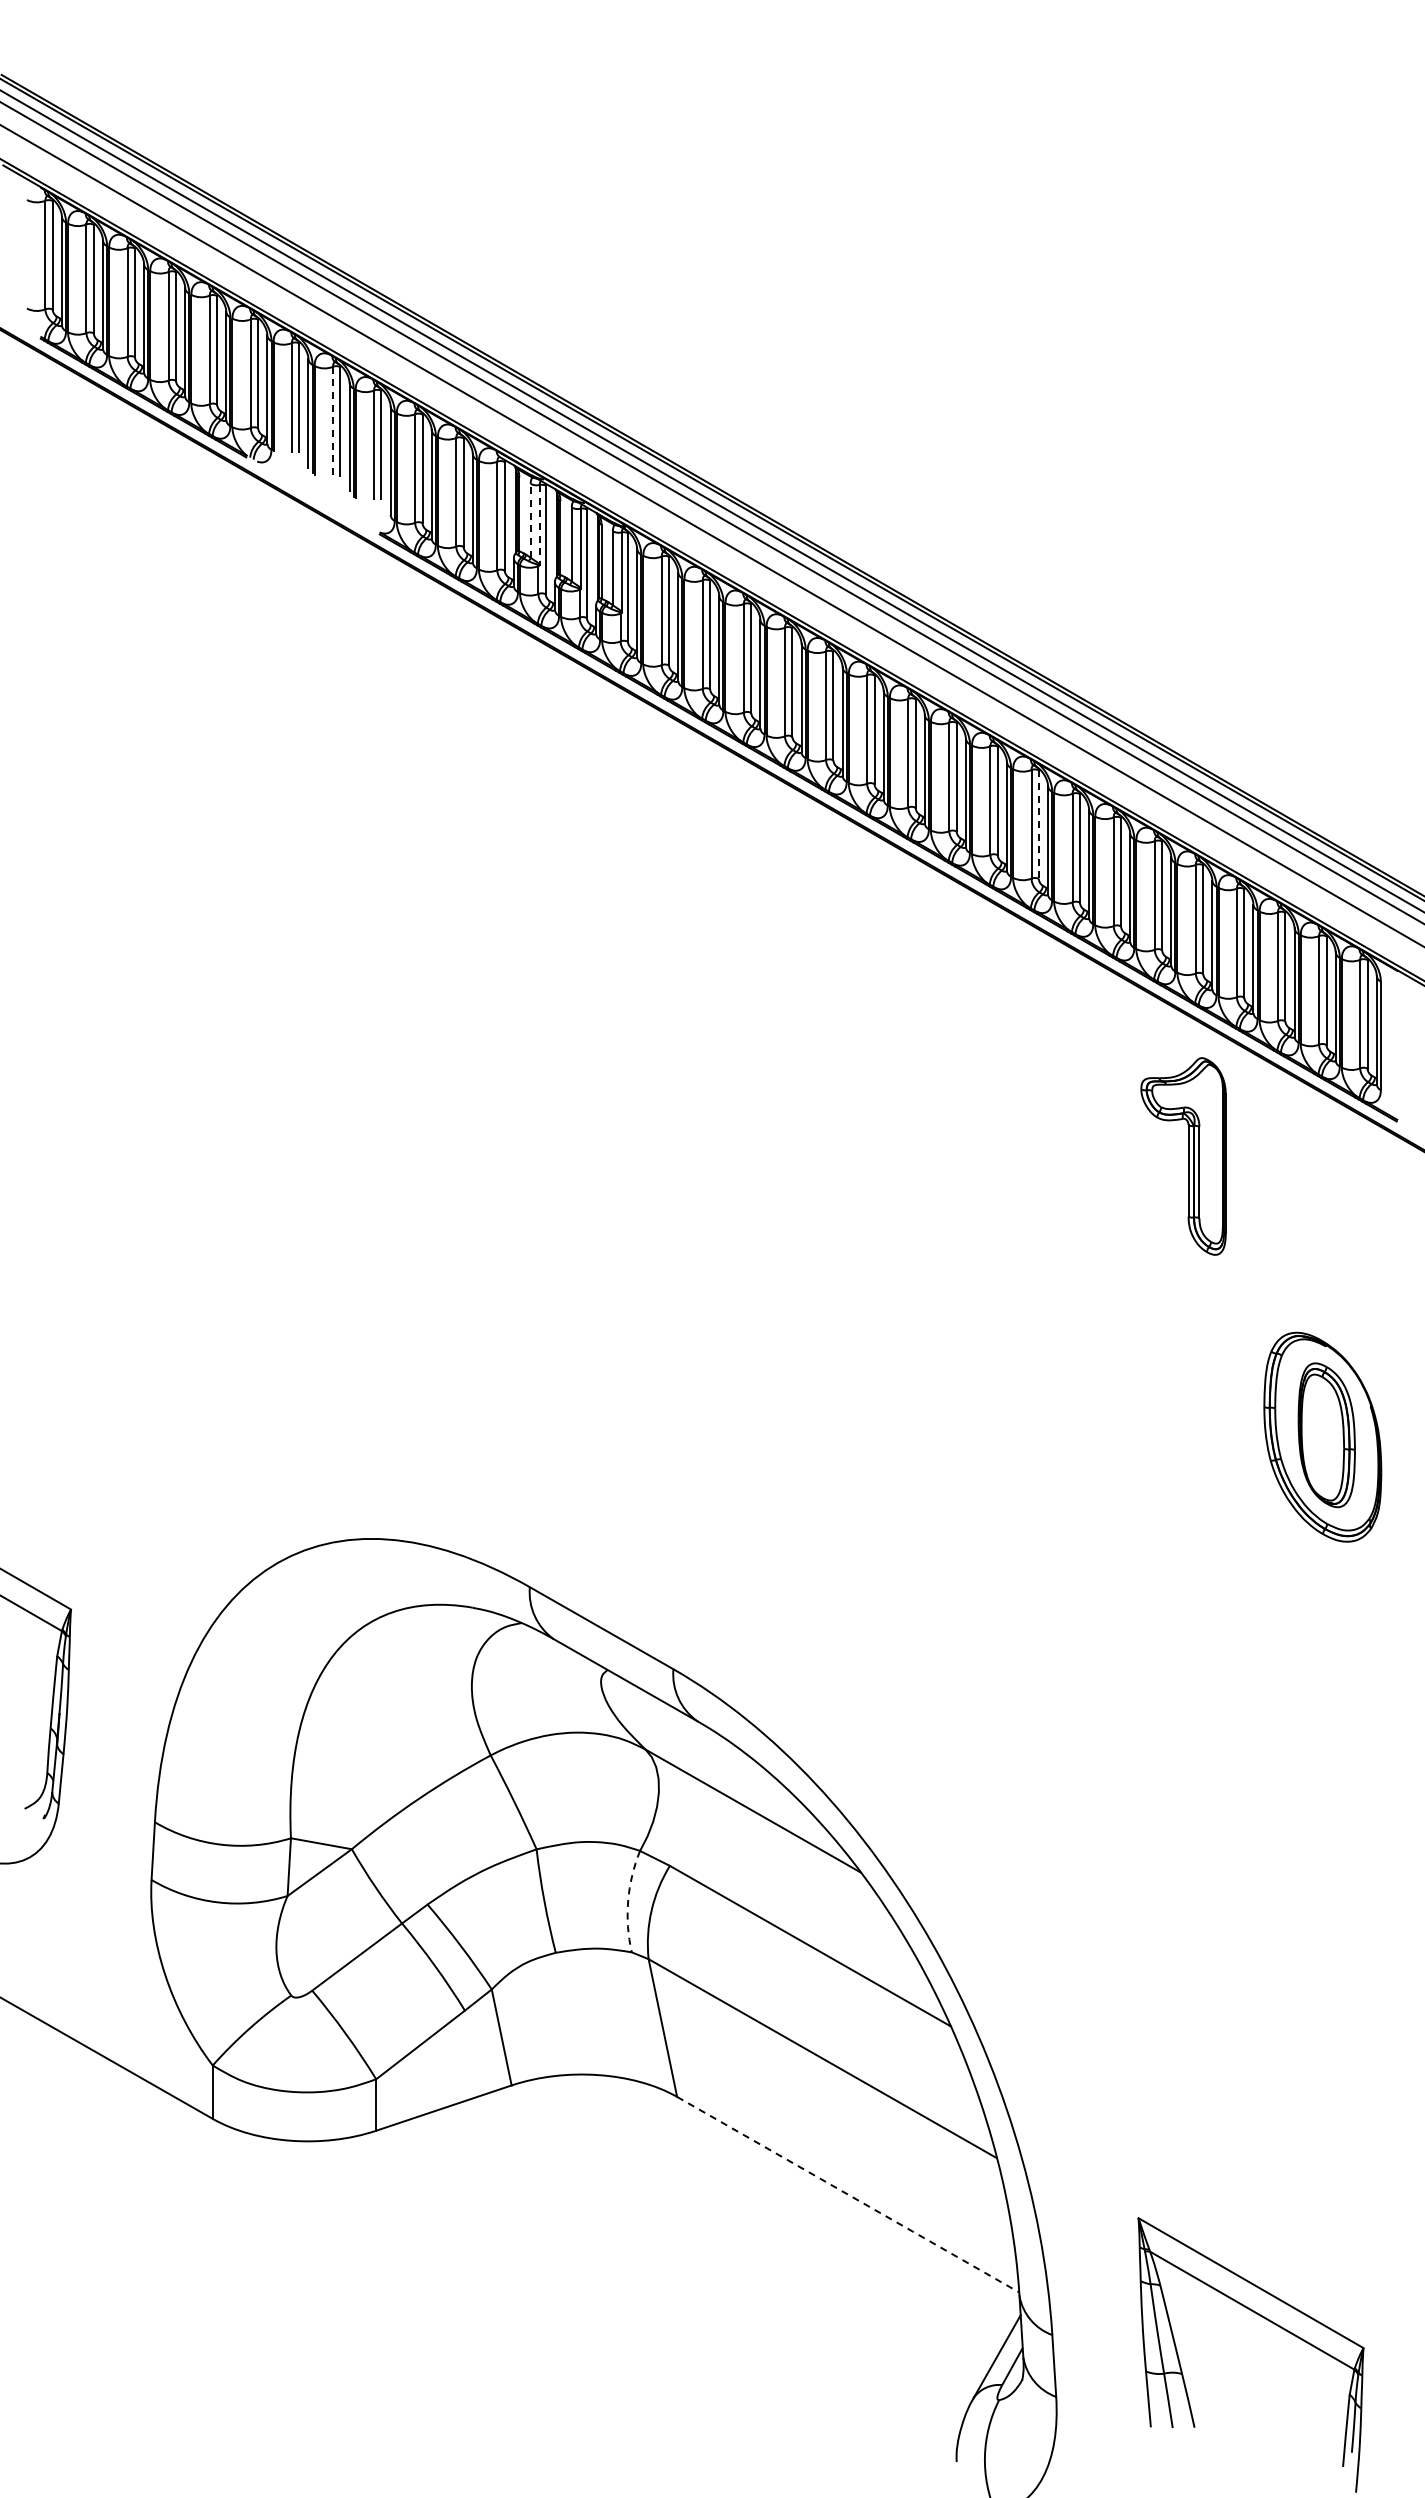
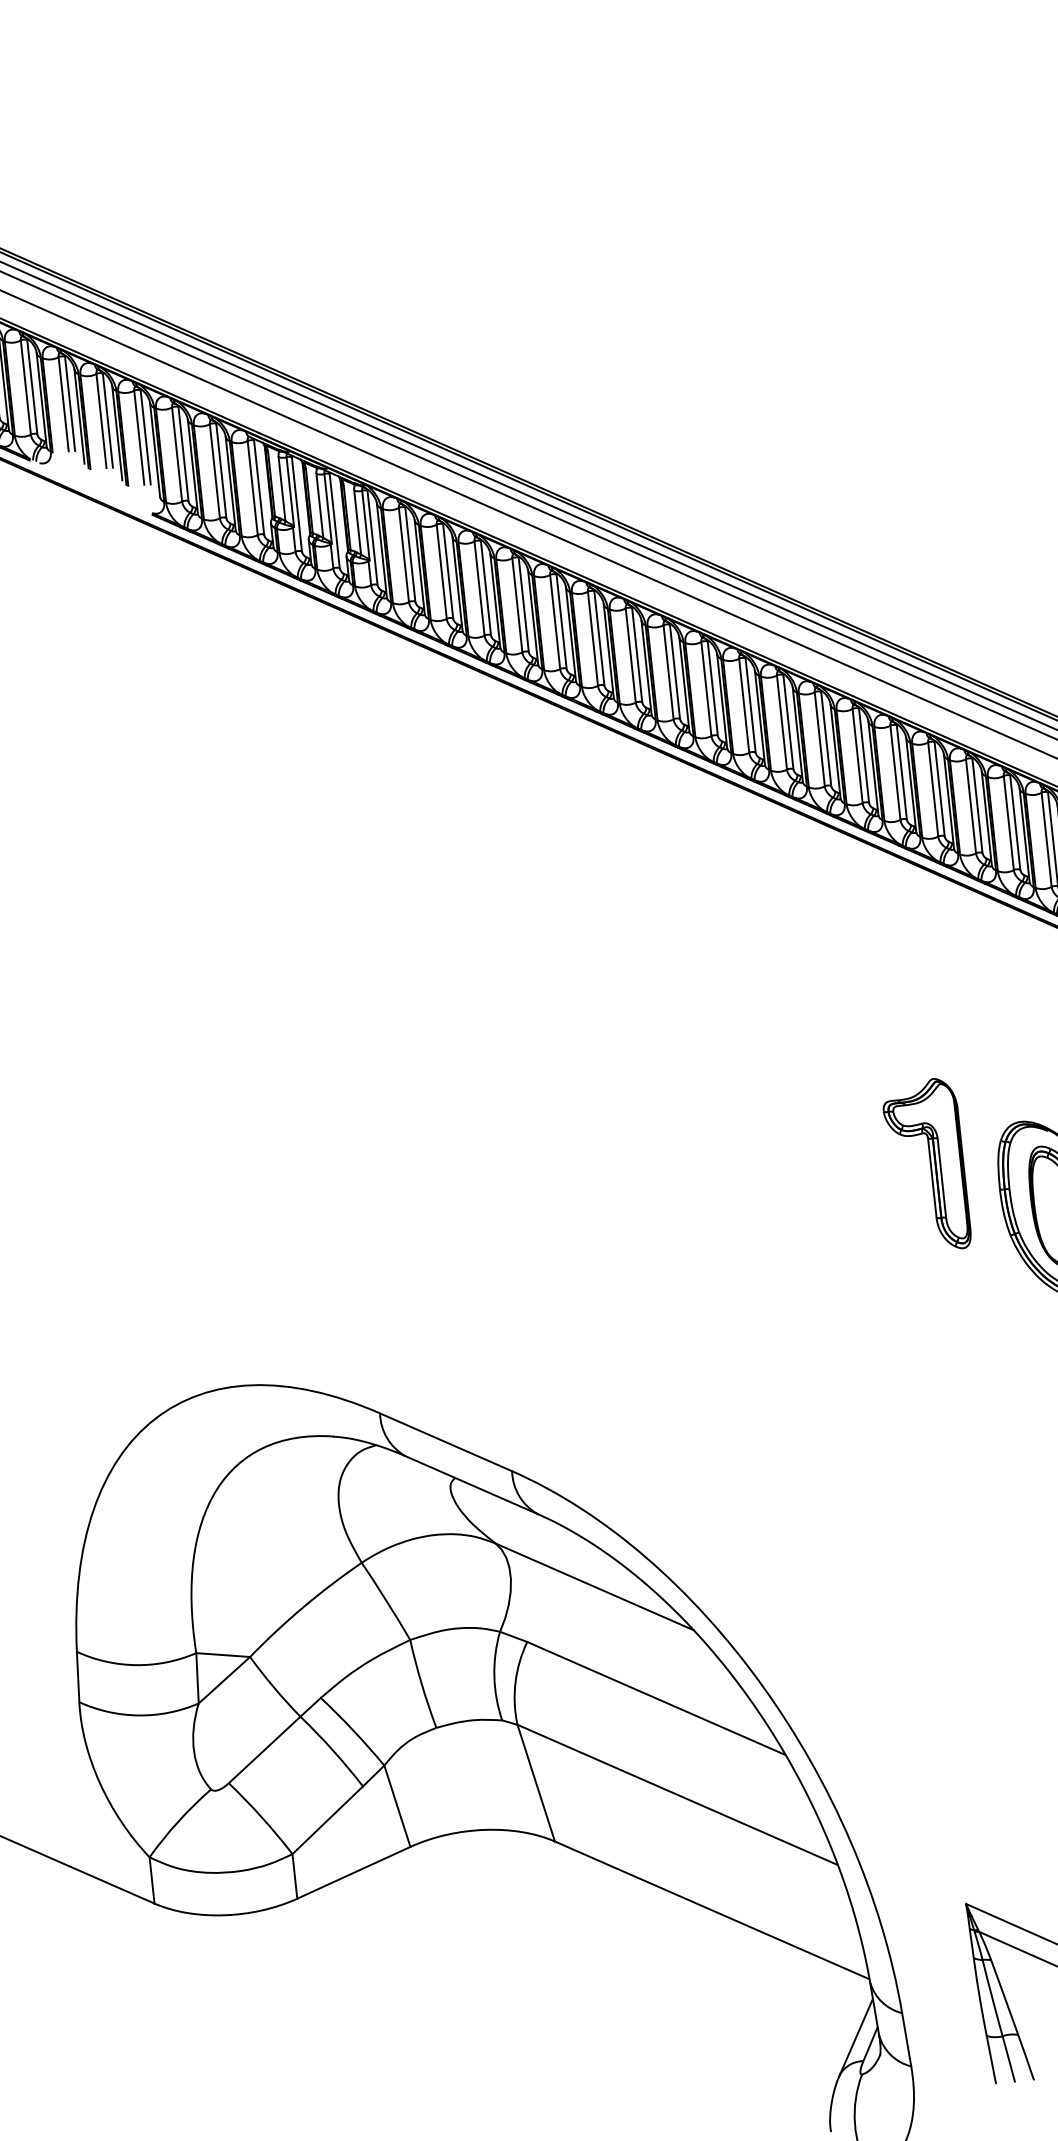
line: (333, 421) -> (101, 421), dashed -> solid
line: (530, 520) -> (281, 488), dashed -> solid
line: (539, 525) -> (290, 492), dashed -> solid
line: (1038, 825) -> (750, 706), dashed -> solid
part: (1183, 1156) -> (926, 1165), moved
arc: (628, 1901) -> (494, 1676), dashed -> solid
line: (848, 2194) -> (712, 1910), dashed -> solid

